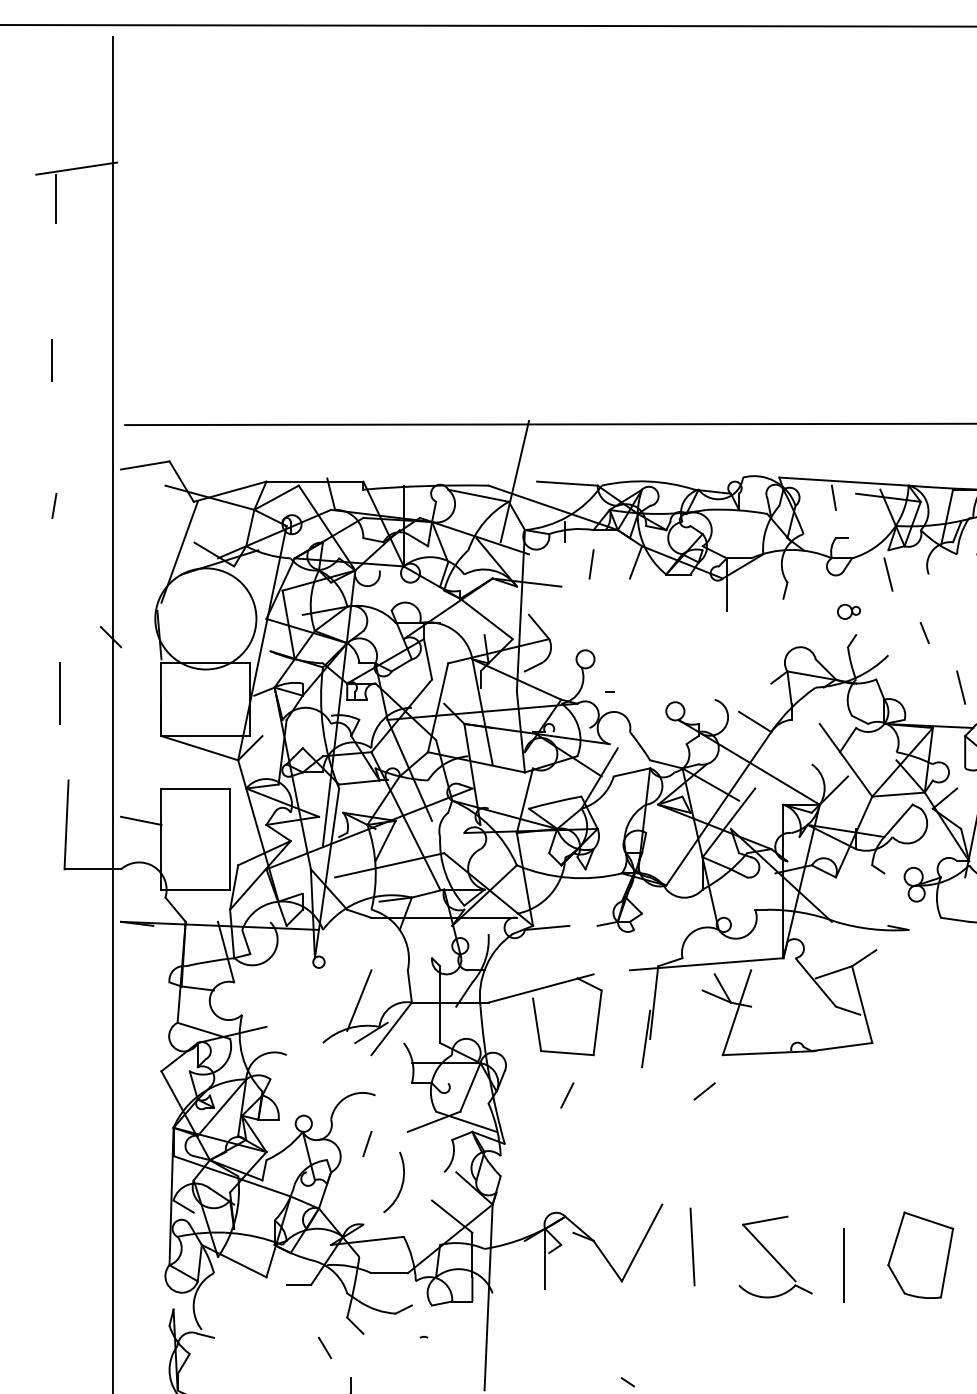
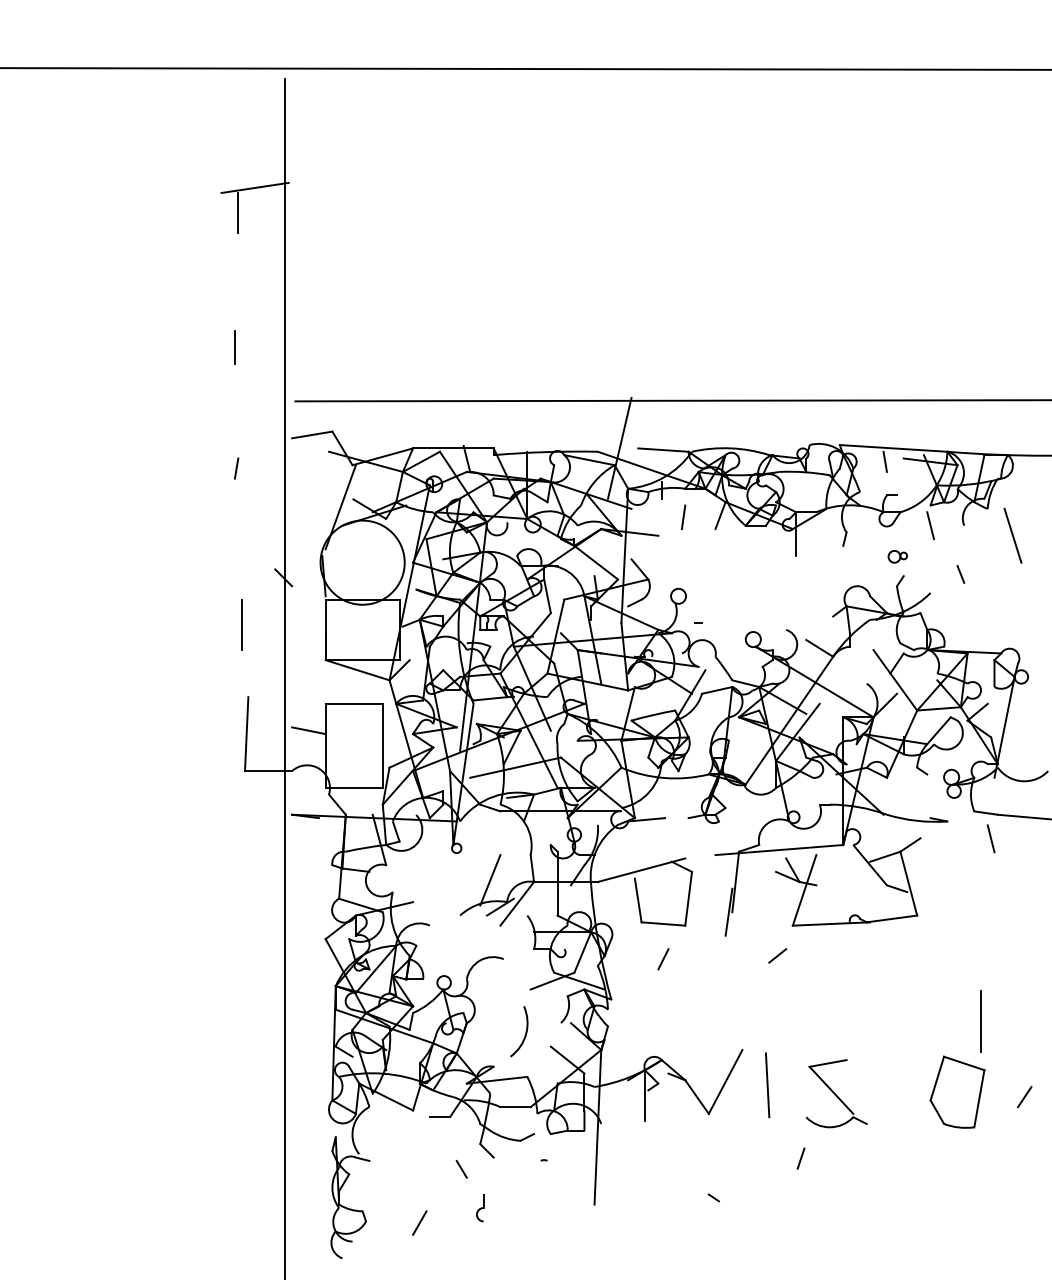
line: (960, 687) -> (990, 838), moved
line: (366, 1143) -> (800, 1158), moved
line: (843, 1265) -> (980, 1021), moved

